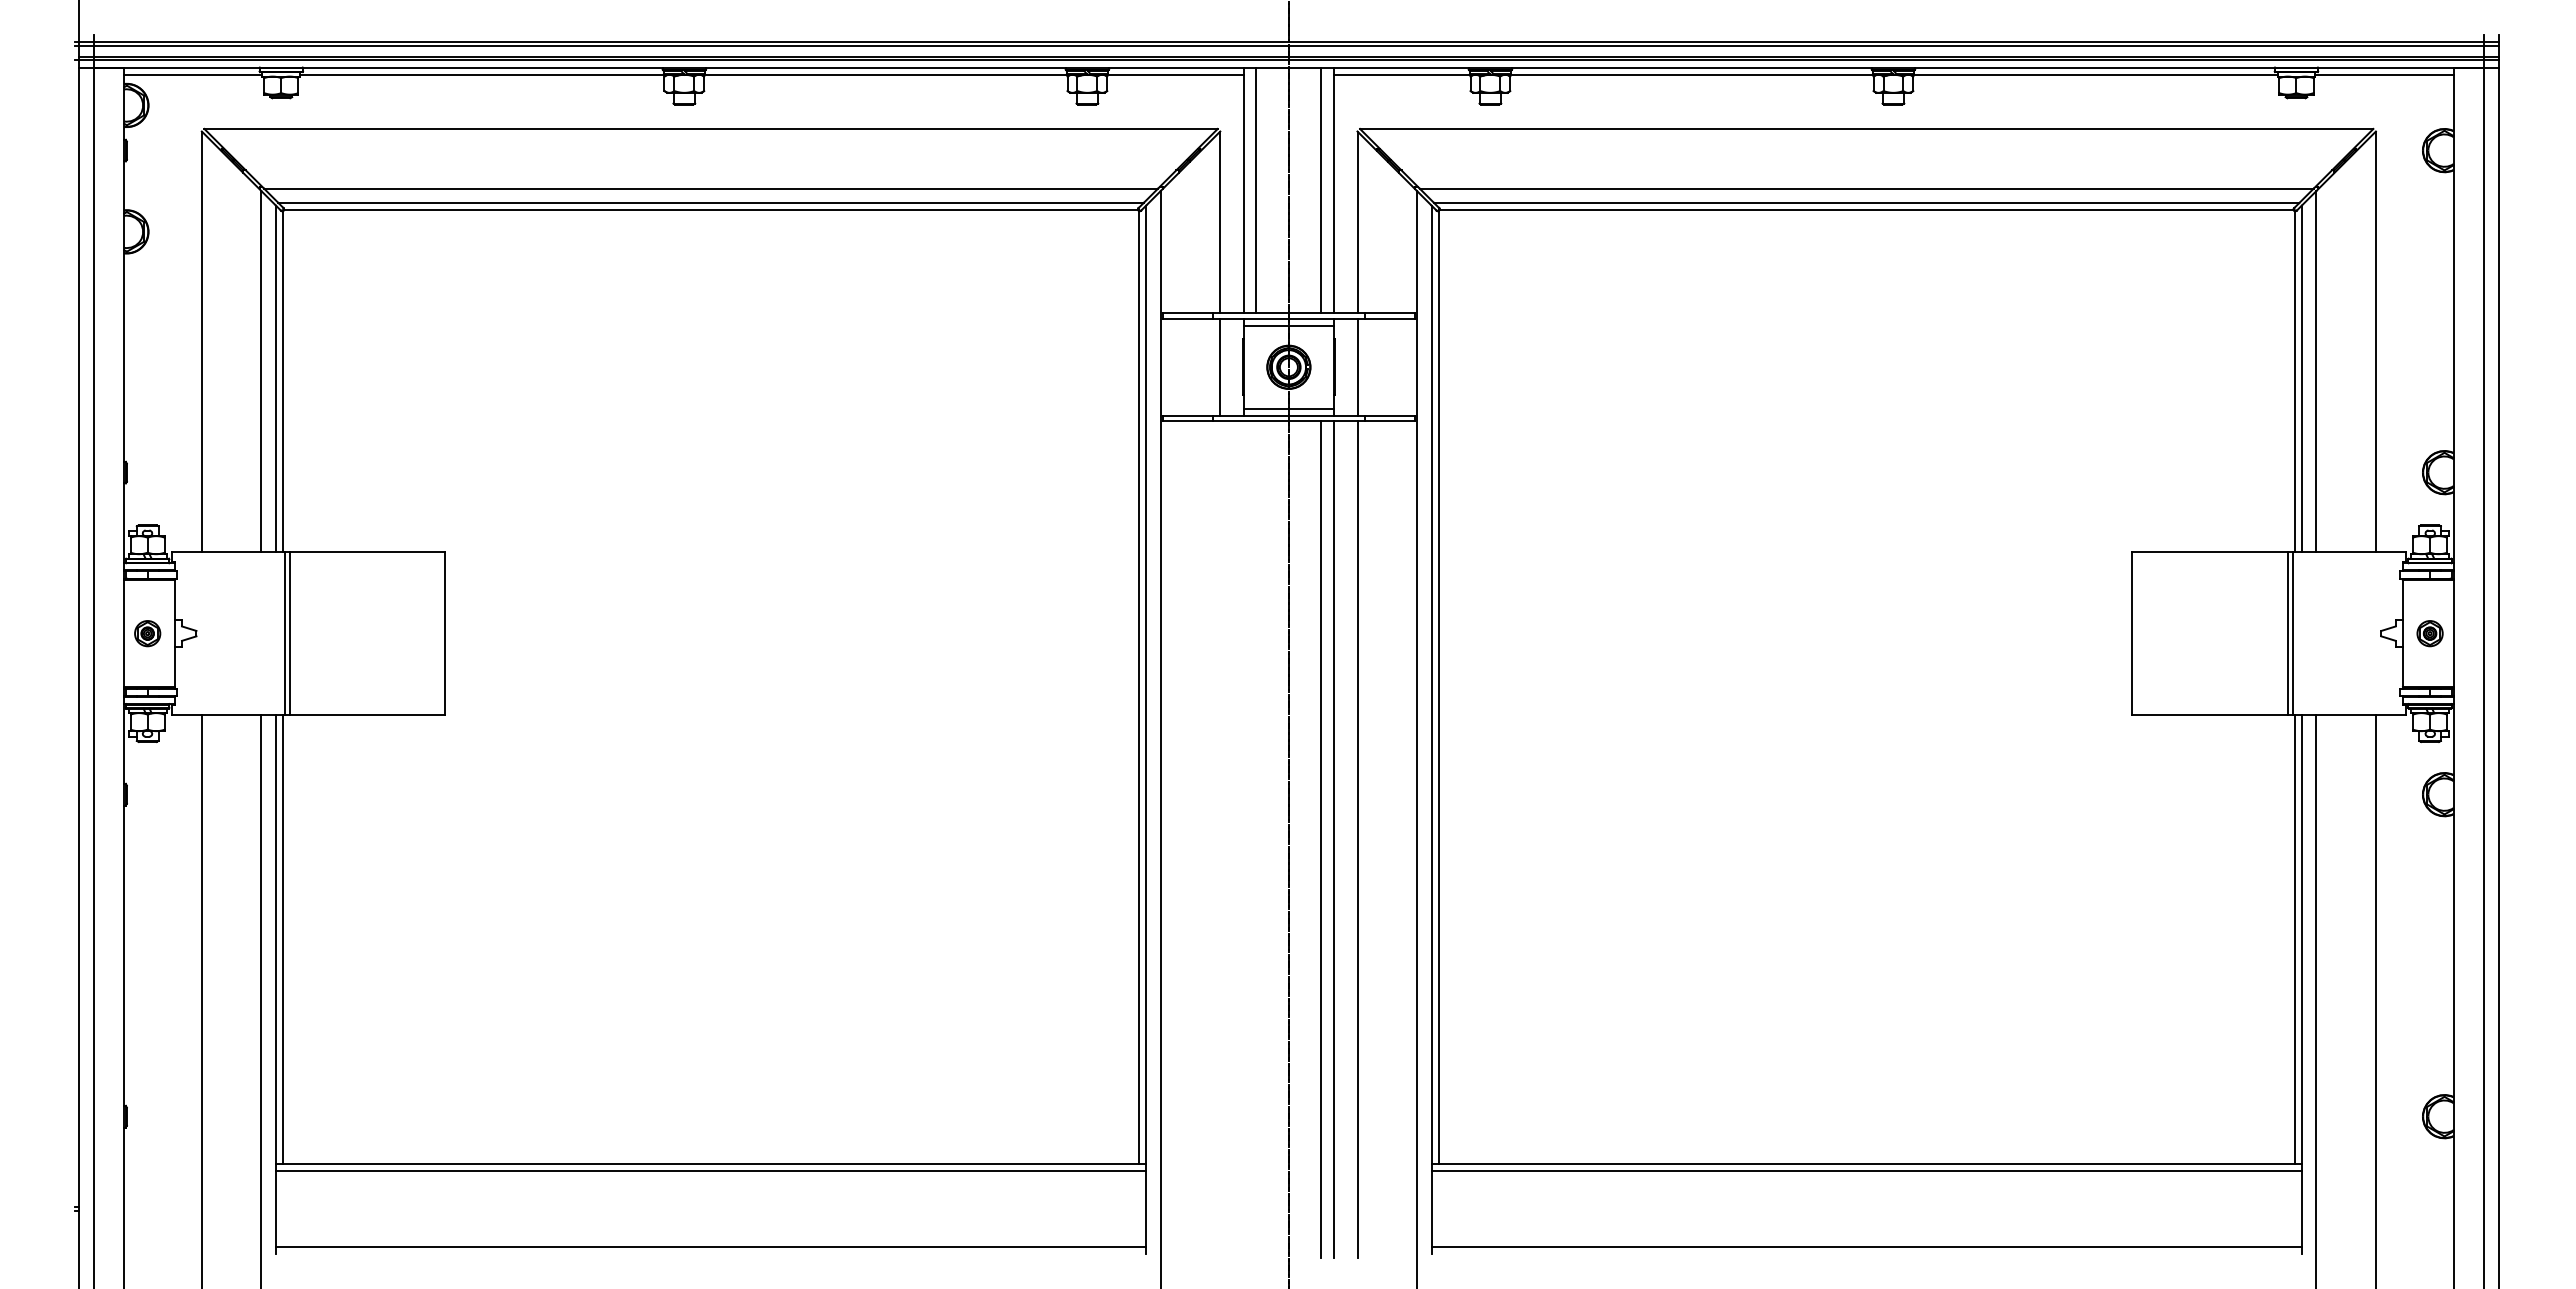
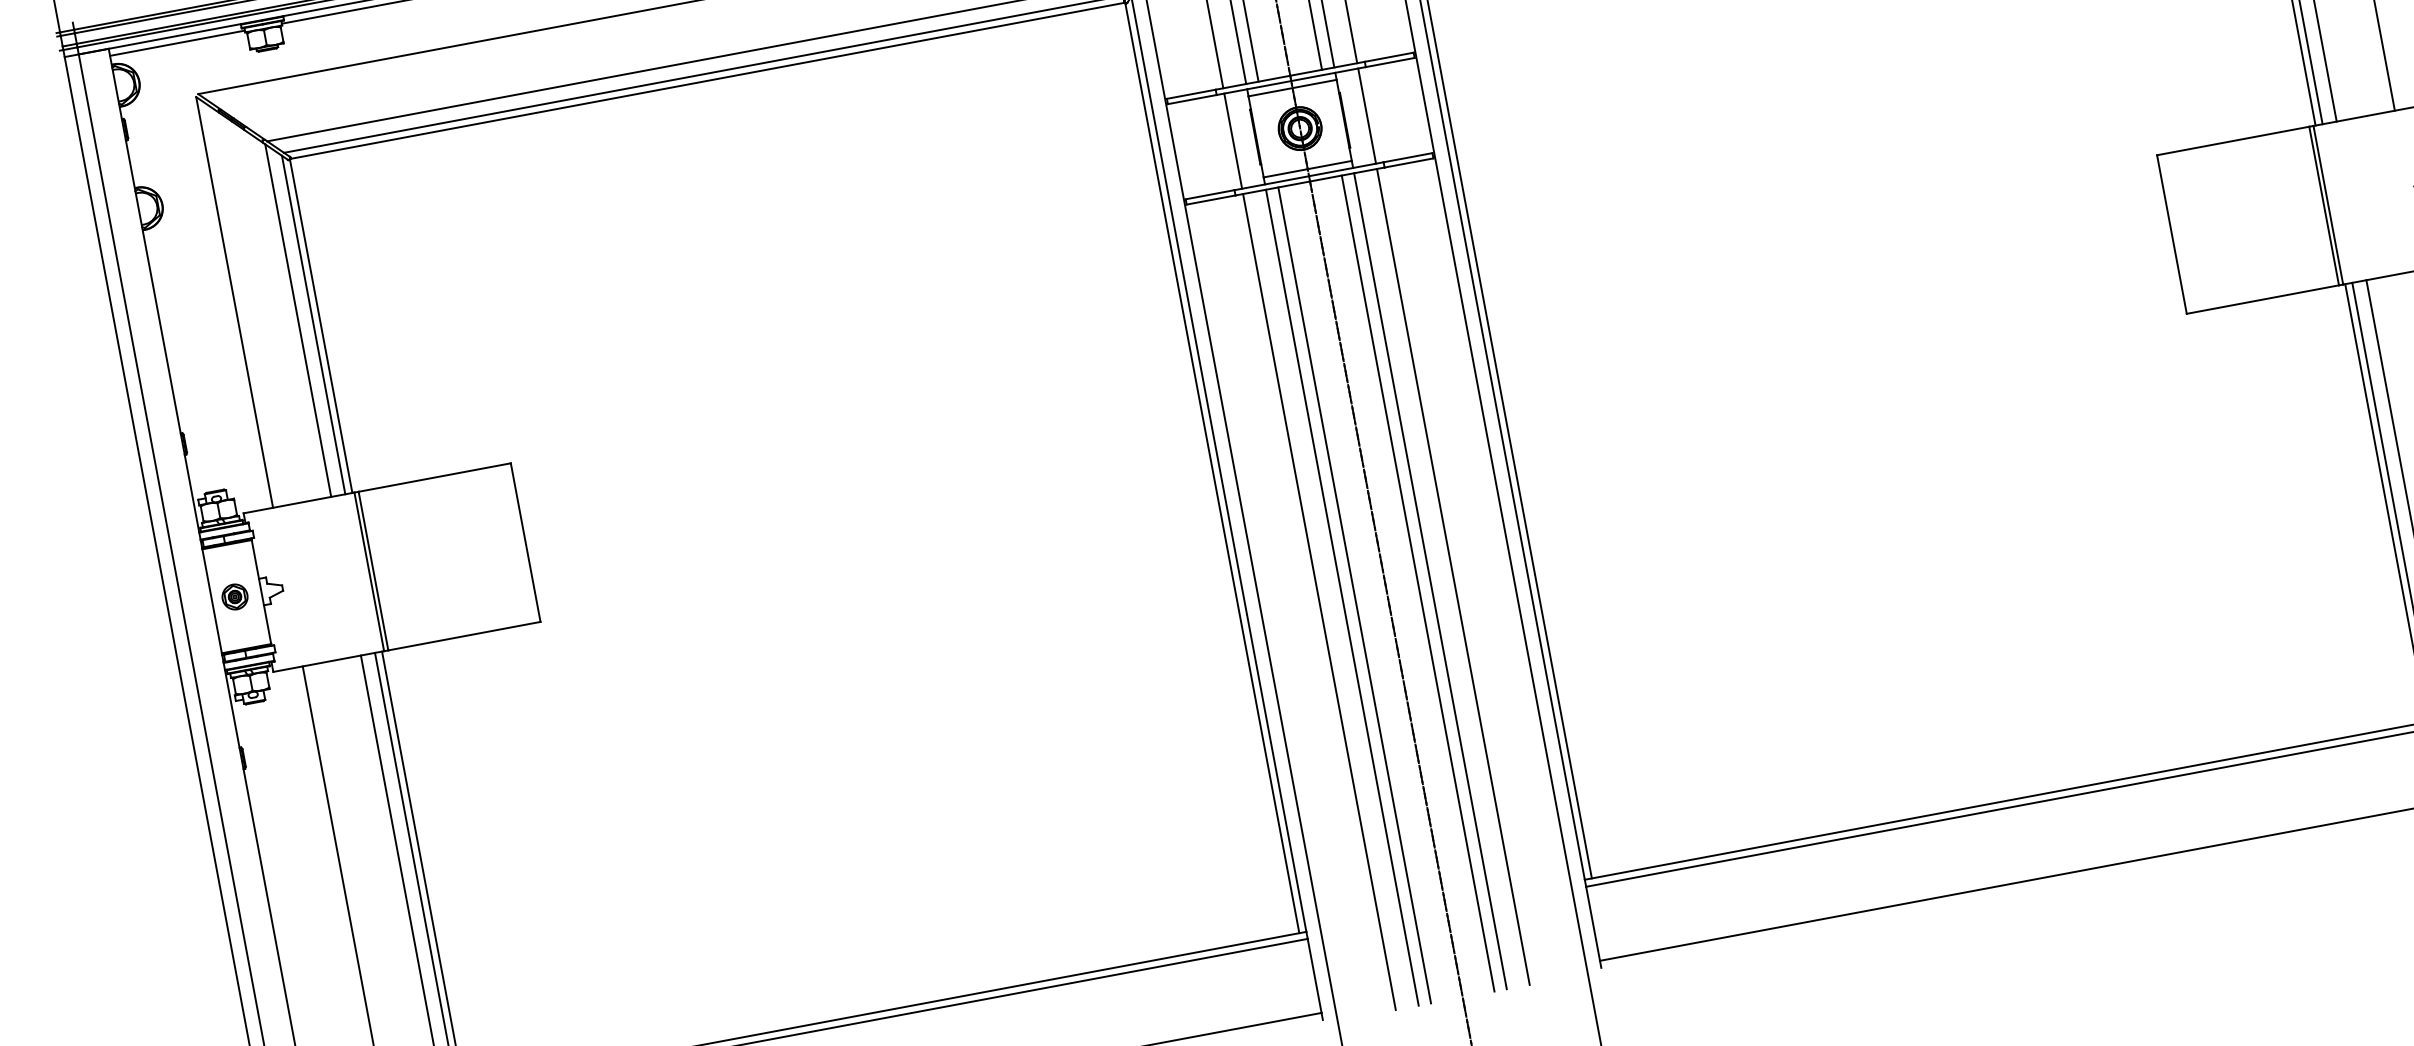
line: (1220, 839) -> (1319, 601), added
line: (1243, 839) -> (1342, 597), added
line: (1256, 839) -> (1354, 595), added

